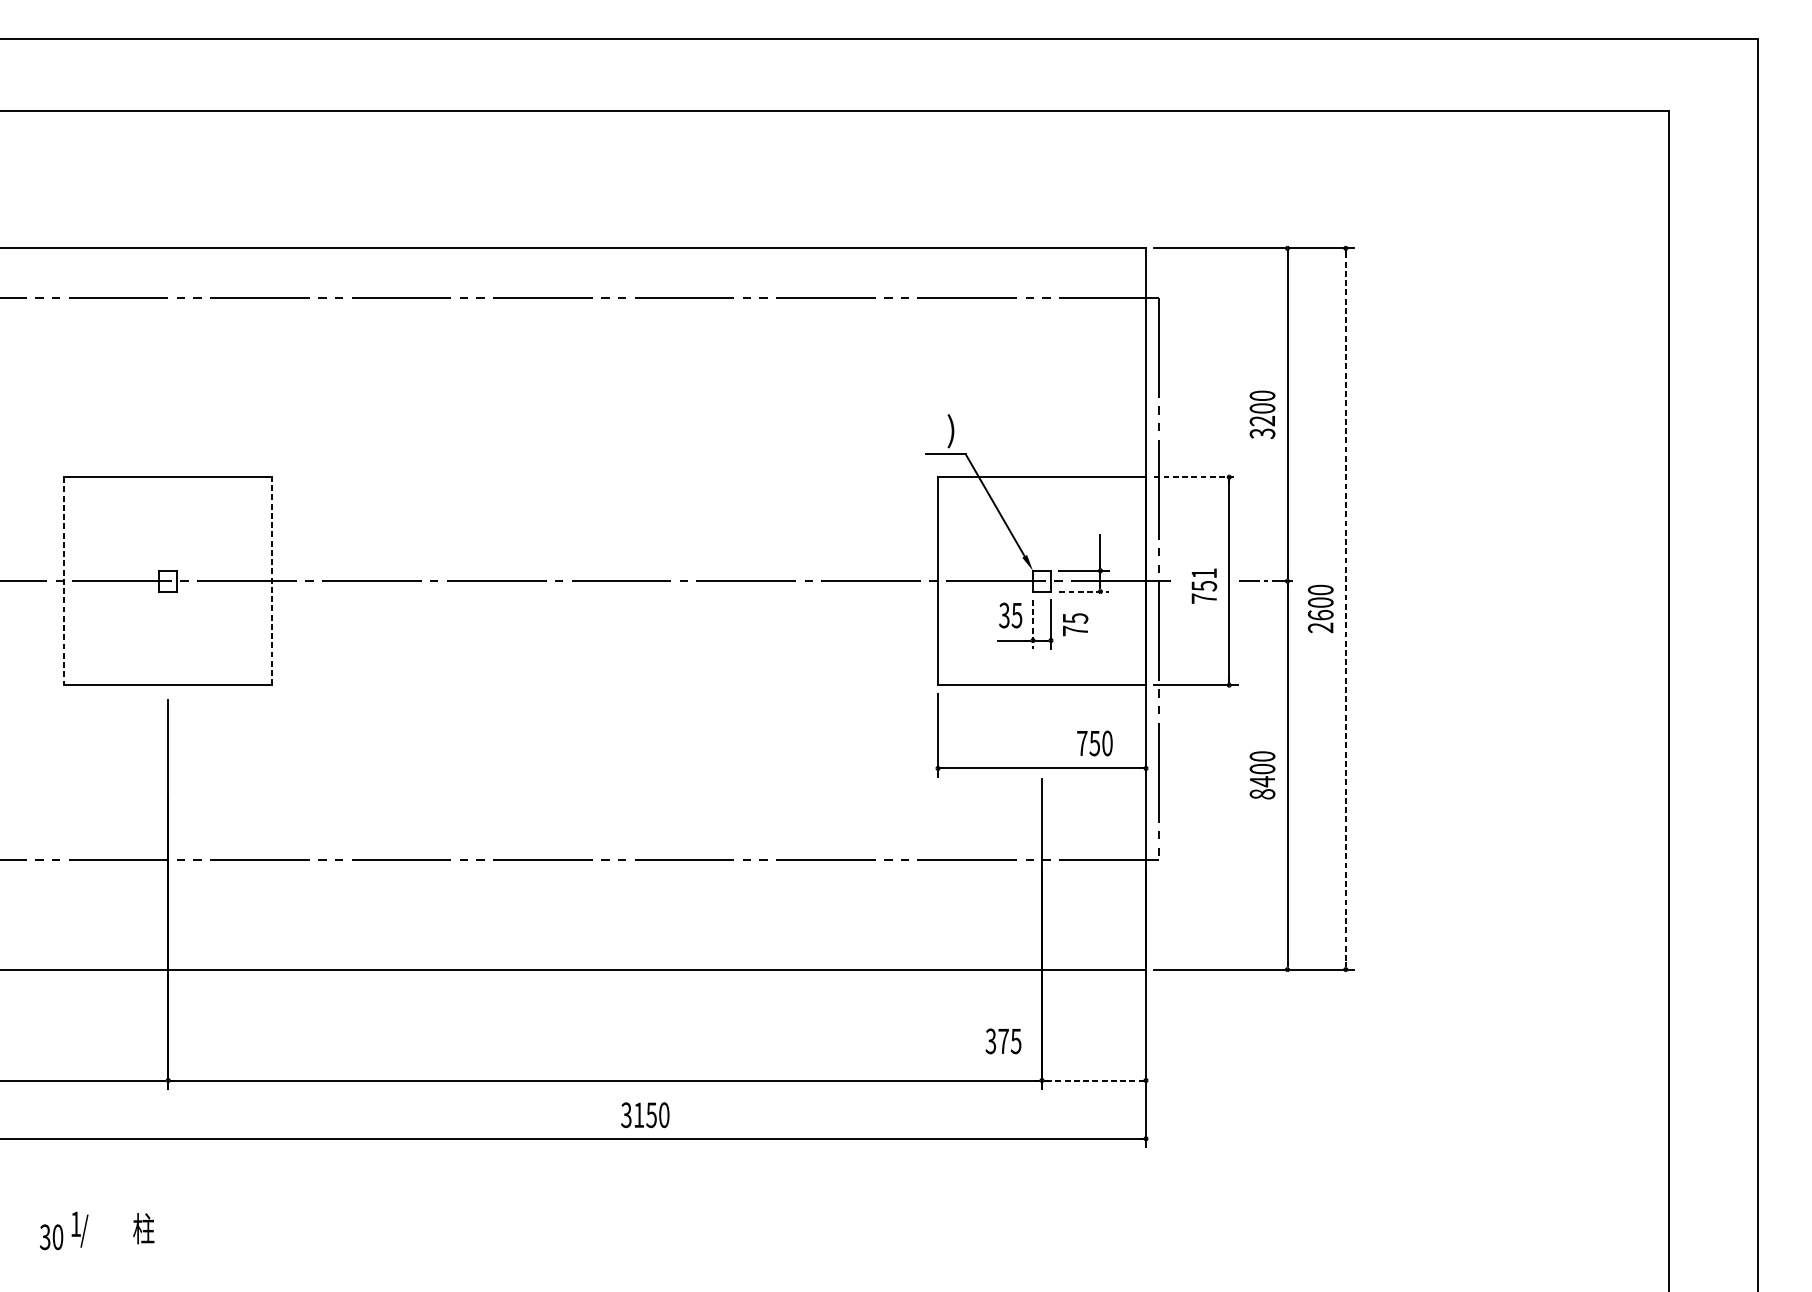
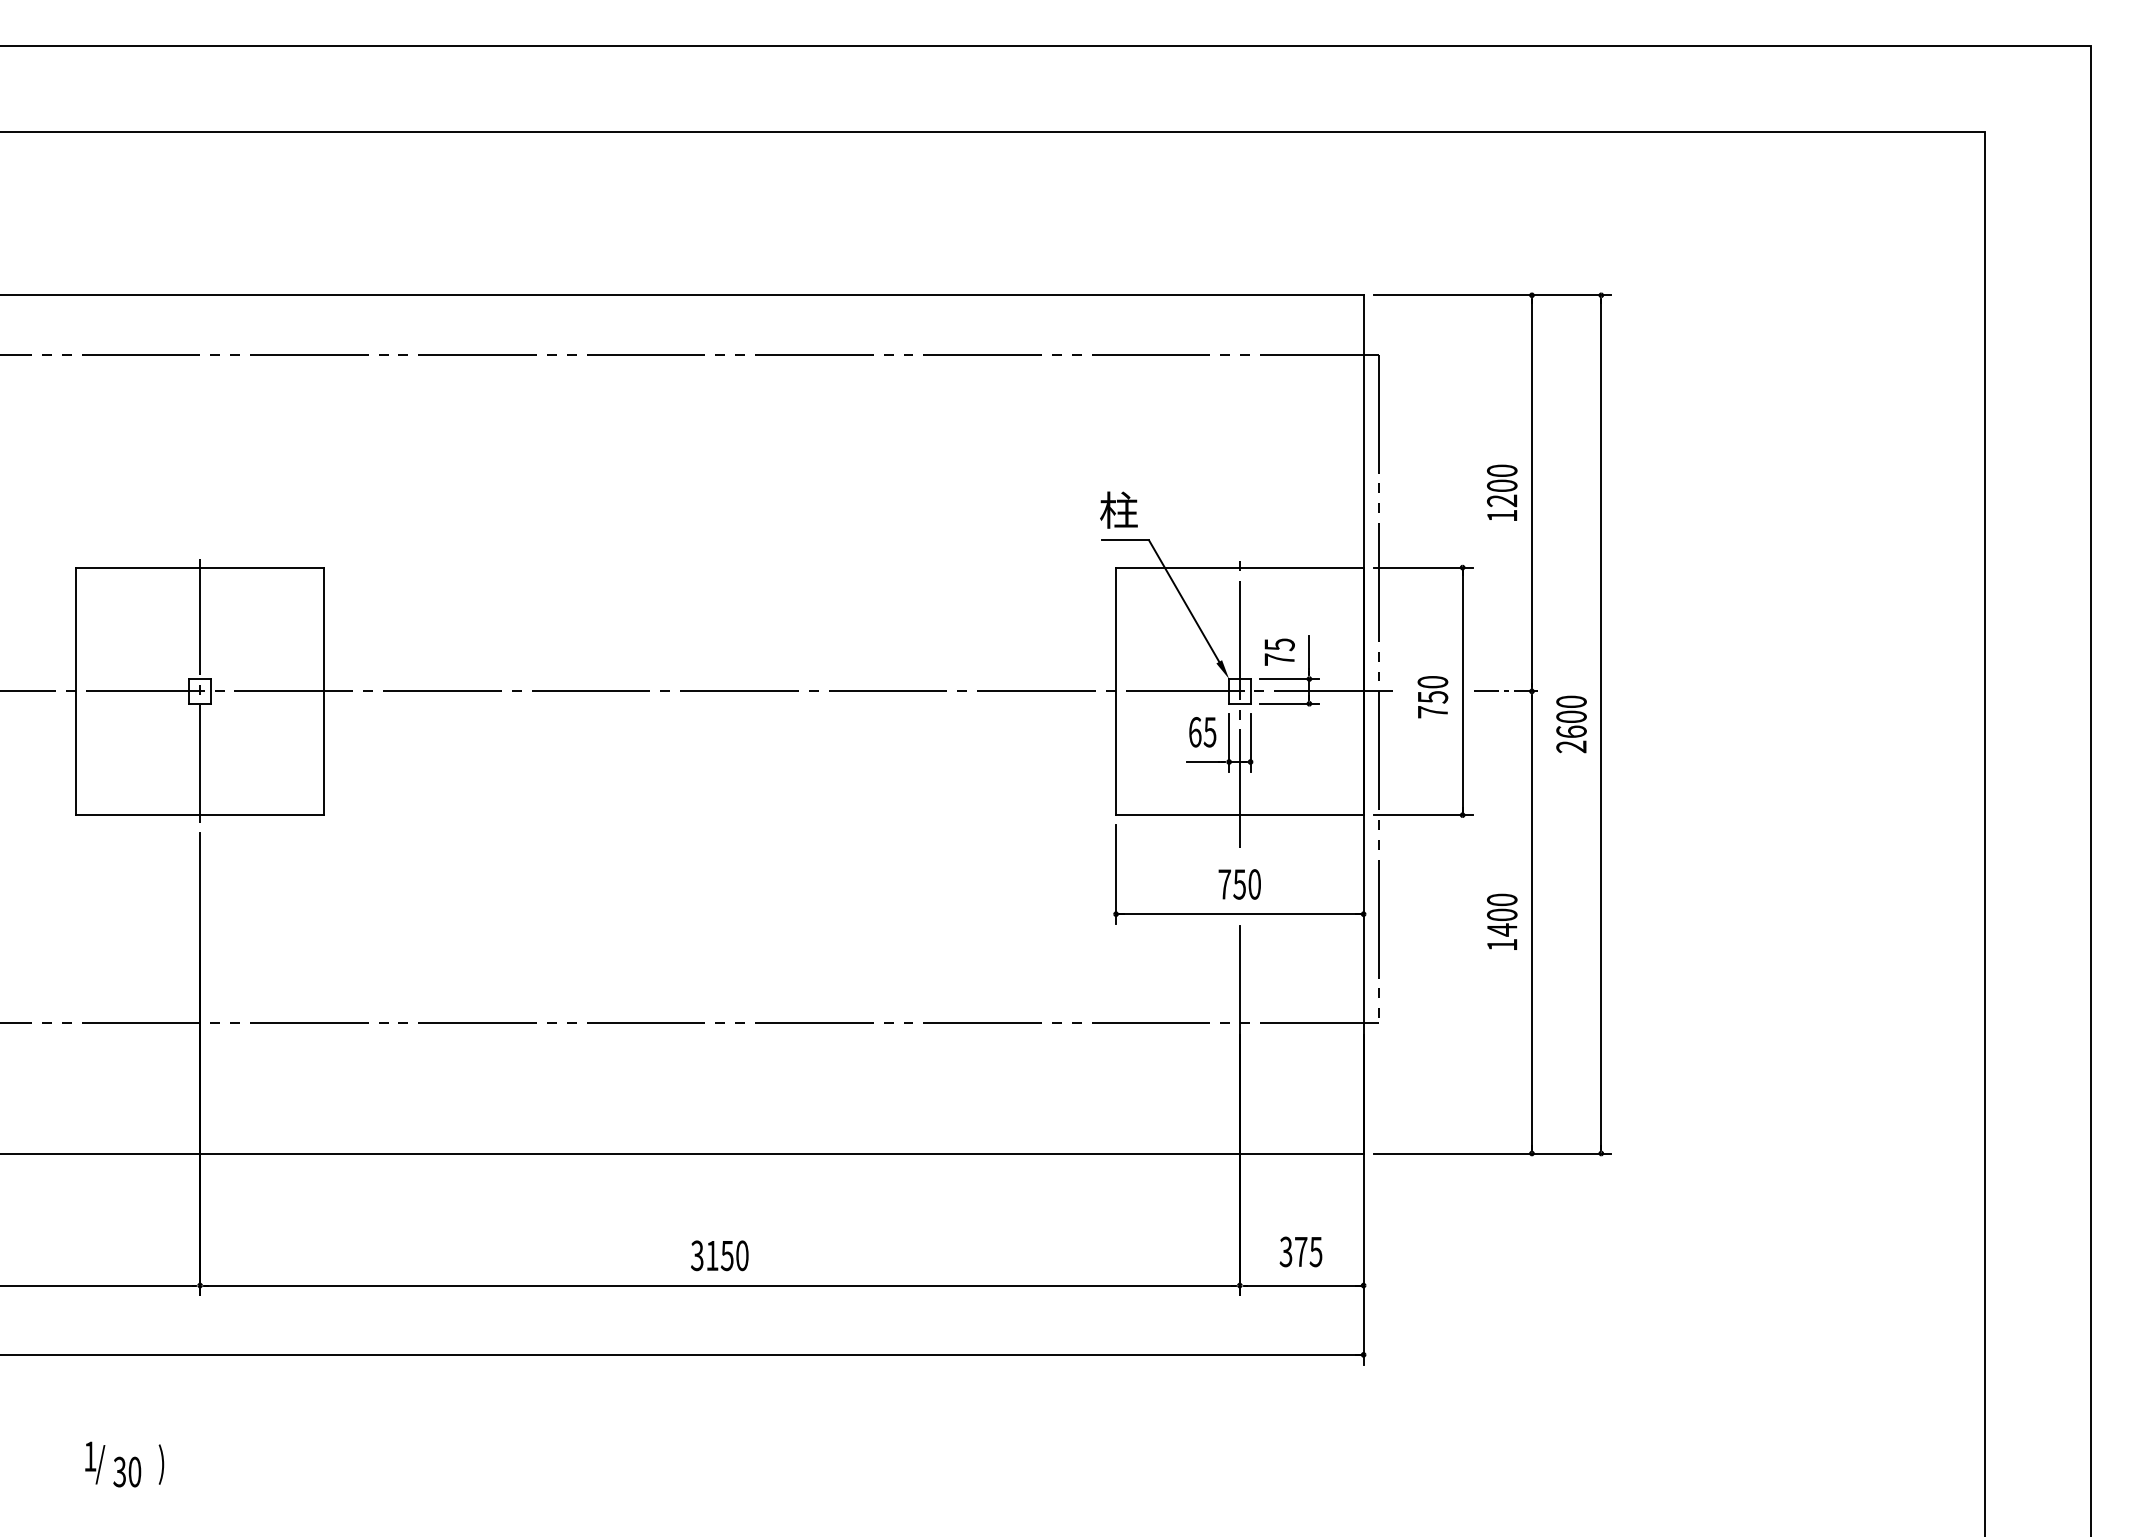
text: (940, 430) -> (1118, 512), ) -> 柱
text: (1262, 433) -> (1502, 515), 3200 -> 1200
line: (1196, 477) -> (1423, 567), dashed -> solid
text: (1203, 573) -> (1432, 682), 751 -> 750
line: (64, 581) -> (76, 691), dashed -> solid
line: (168, 581) -> (200, 691), added
line: (271, 581) -> (323, 691), dashed -> solid
line: (1041, 591) -> (1239, 703), added
line: (1084, 591) -> (1290, 703), dashed -> solid
line: (1345, 609) -> (1601, 724), dashed -> solid
text: (1003, 615) -> (1194, 732), 35 -> 65
line: (1033, 624) -> (1229, 743), dashed -> solid
text: (1075, 624) -> (1279, 651), moved
text: (1094, 743) -> (1239, 884), moved
text: (1262, 793) -> (1502, 944), 8400 -> 1400
text: (1003, 1040) -> (1300, 1251), moved
line: (1096, 1080) -> (1304, 1285), dashed -> solid
text: (645, 1114) -> (719, 1255), moved
text: (143, 1230) -> (170, 1463), 柱 -> )
text: (51, 1236) -> (127, 1471), moved

